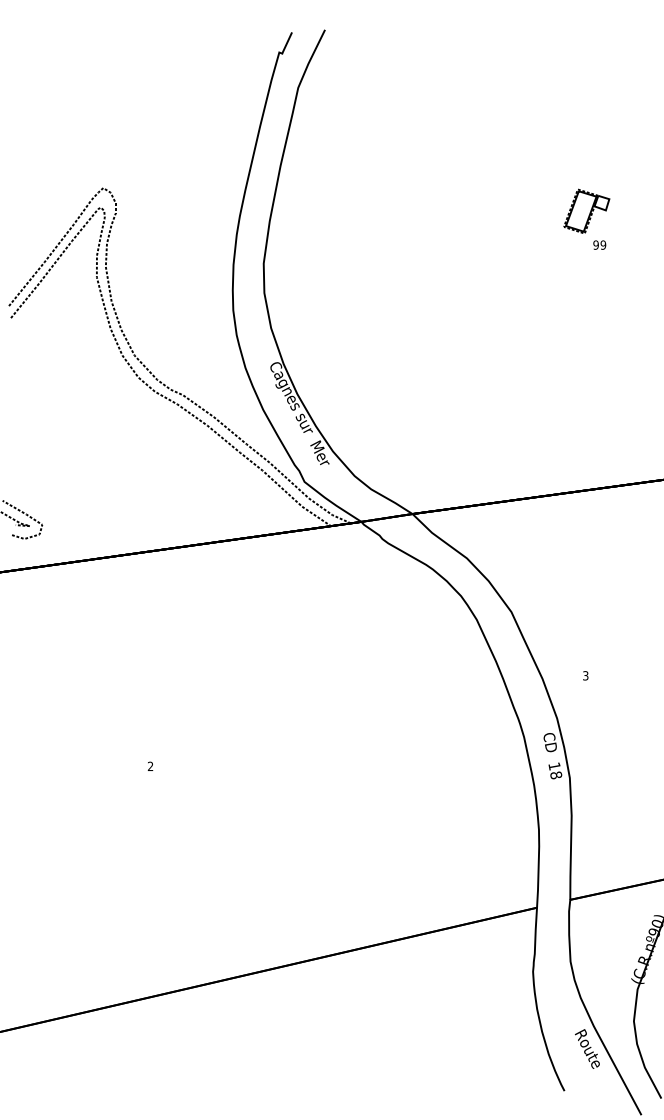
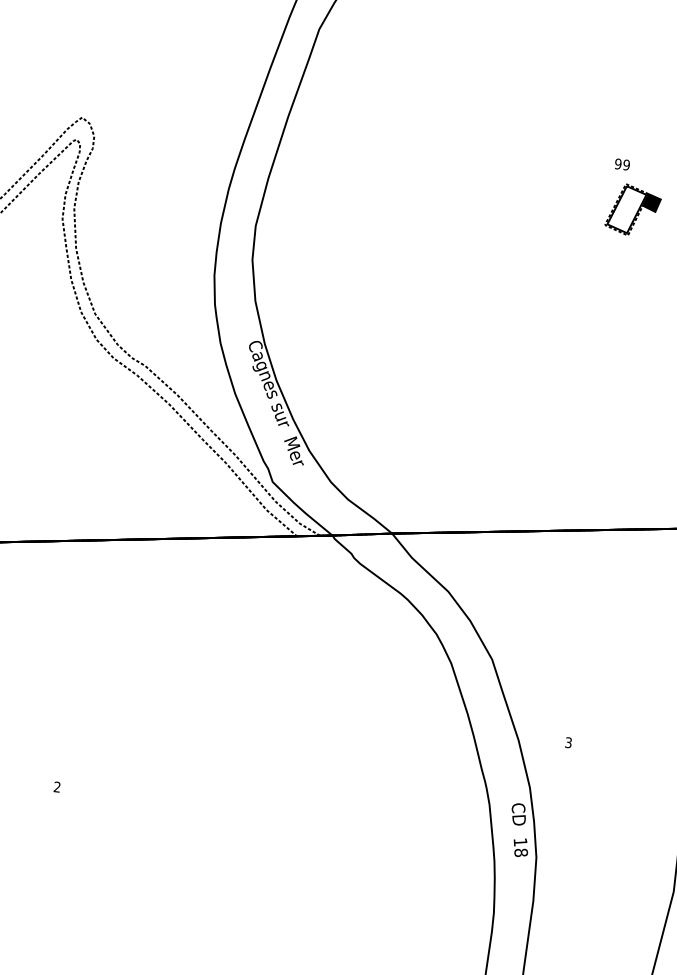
fill: (601, 202) -> (651, 202), added
text: (599, 244) -> (622, 163), moved

